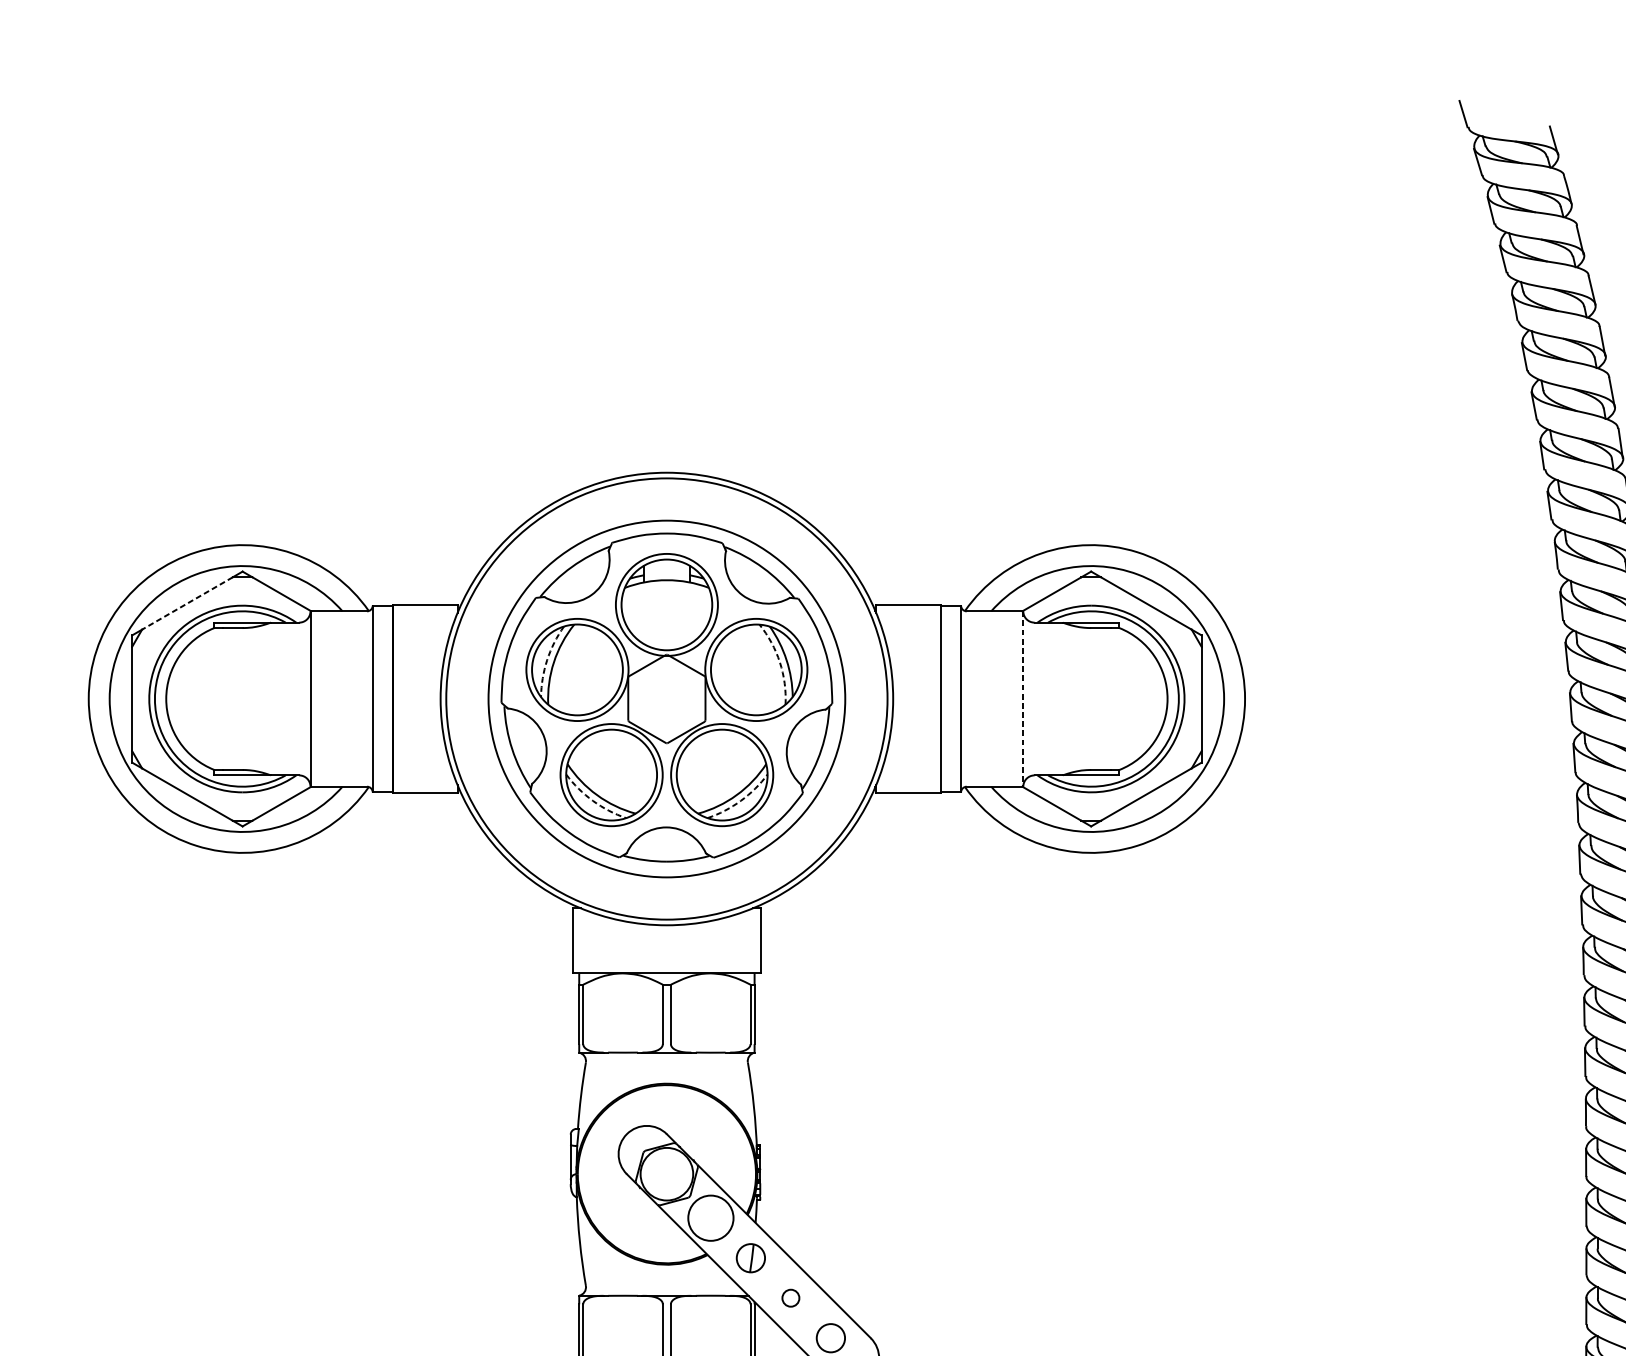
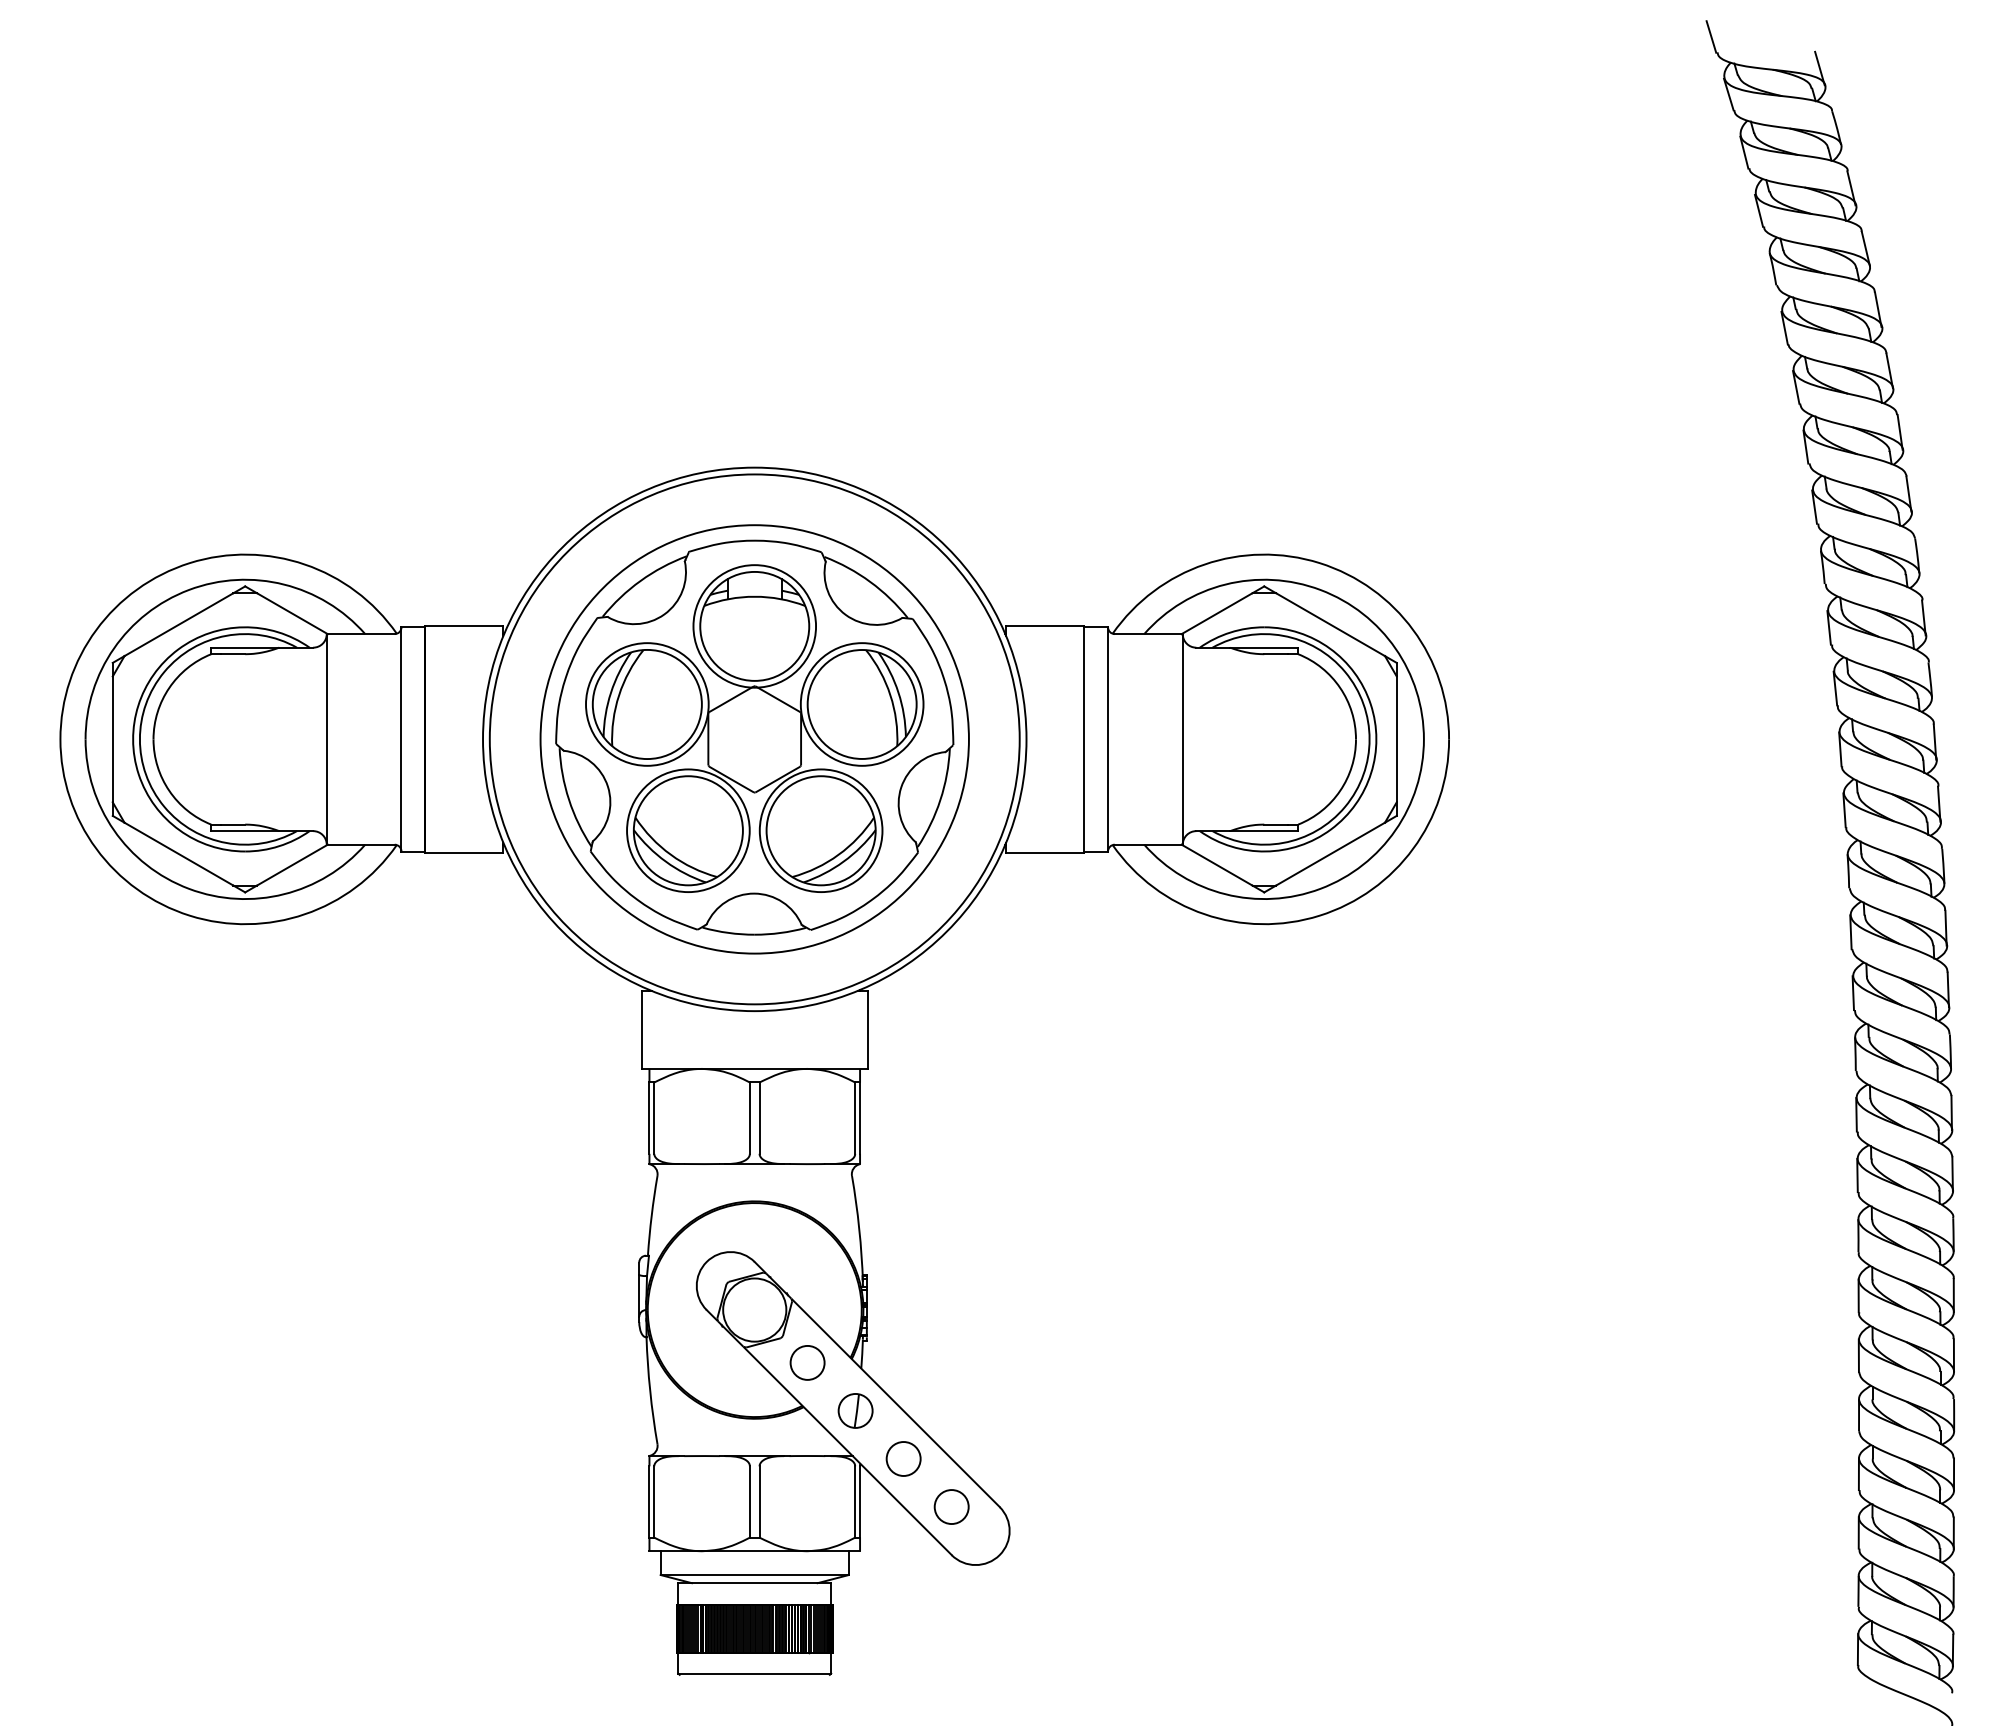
line: (187, 603) -> (178, 624), dashed -> solid
arc: (547, 659) -> (611, 692), dashed -> solid
arc: (779, 662) -> (890, 695), dashed -> solid
line: (1023, 699) -> (1182, 739), dashed -> solid
arc: (592, 800) -> (665, 861), dashed -> solid
arc: (740, 800) -> (843, 861), dashed -> solid
circle: (710, 1217) -> (807, 1362), size x0.62
circle: (790, 1297) -> (903, 1458), size x1.67

